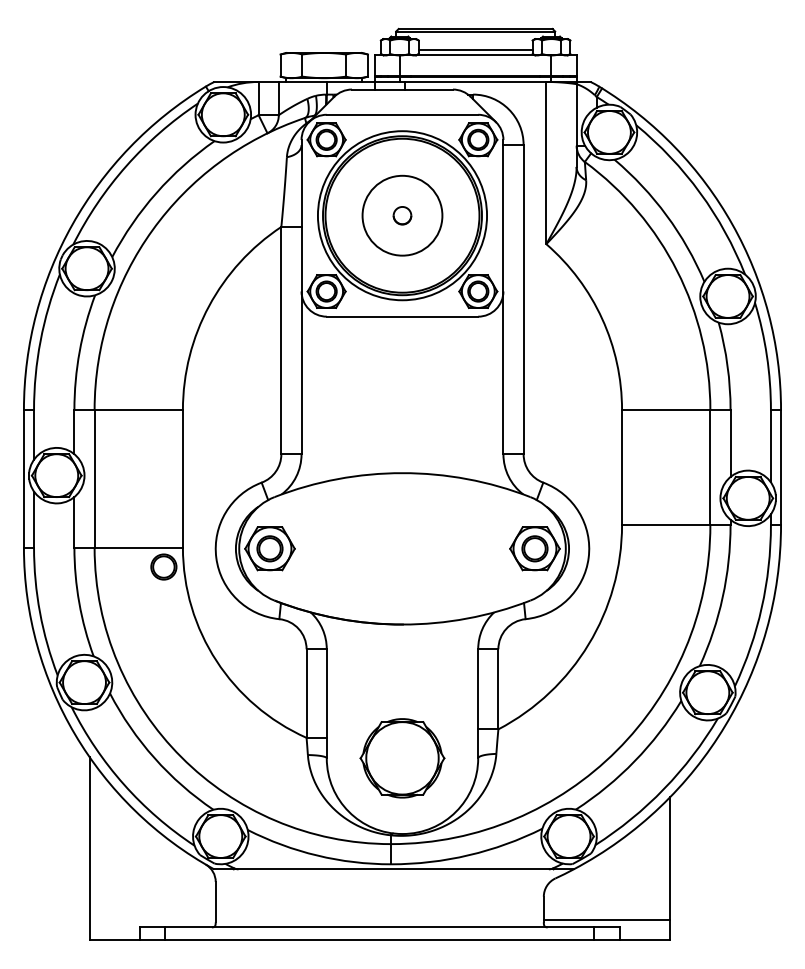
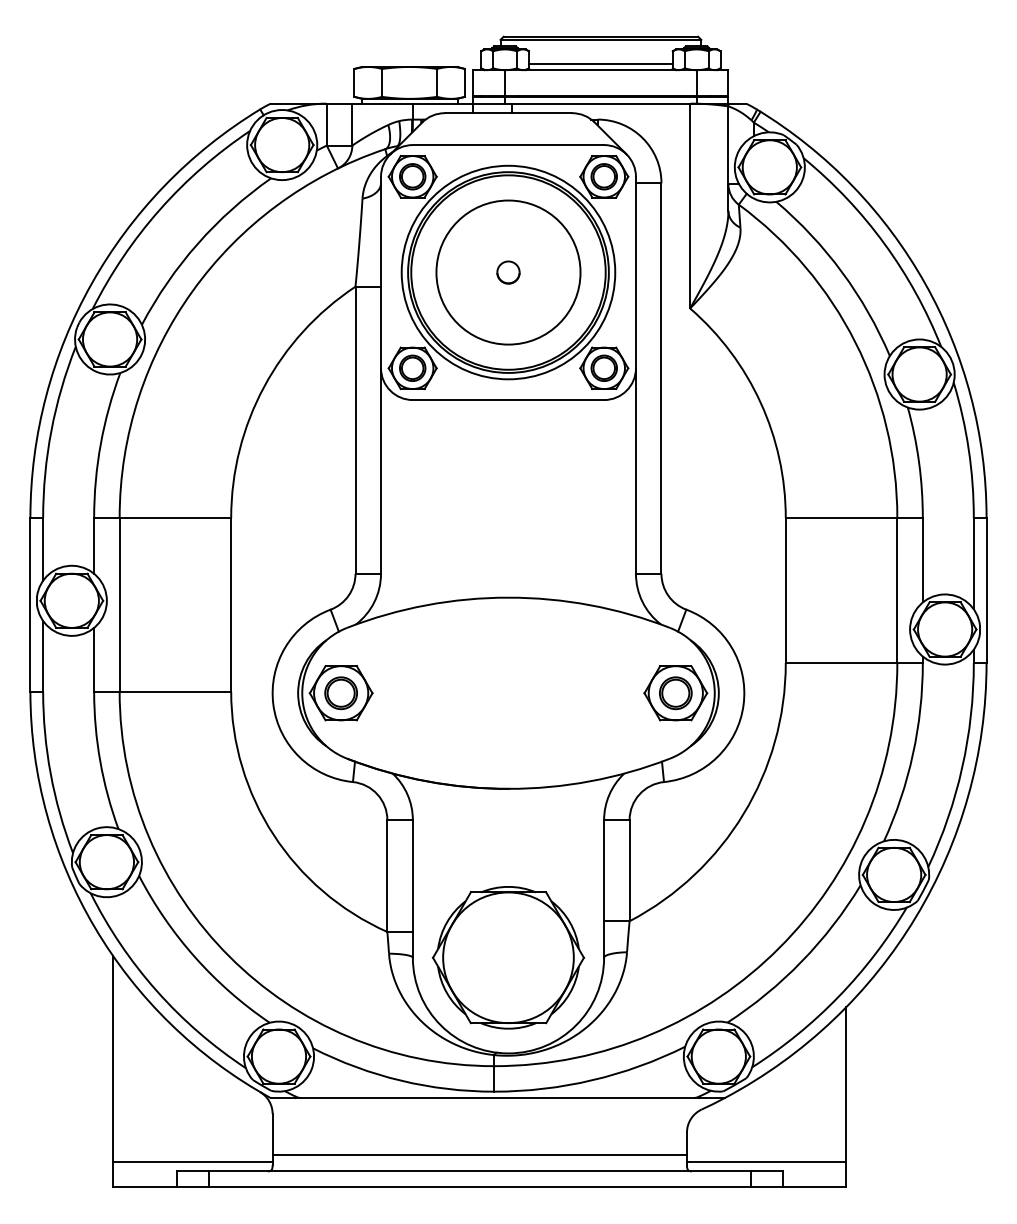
circle: (402, 215) -> (508, 272), size x1.43
part: (163, 567) -> (206, 716), removed
part: (402, 758) -> (508, 957), size x1.43
line: (379, 914) -> (479, 1155), added
line: (152, 919) -> (192, 1161), added

